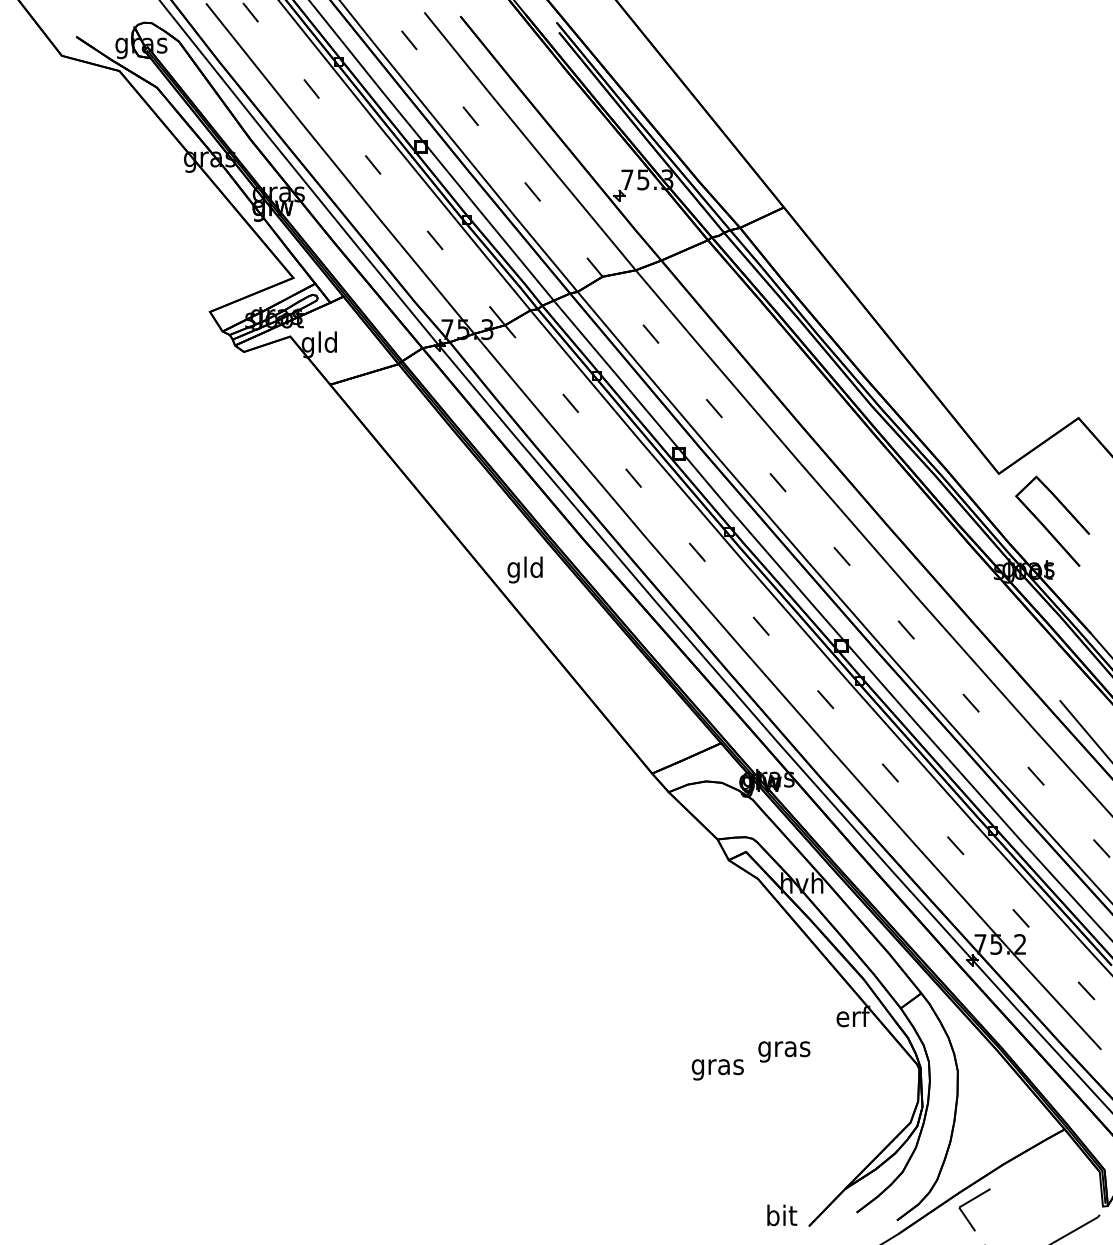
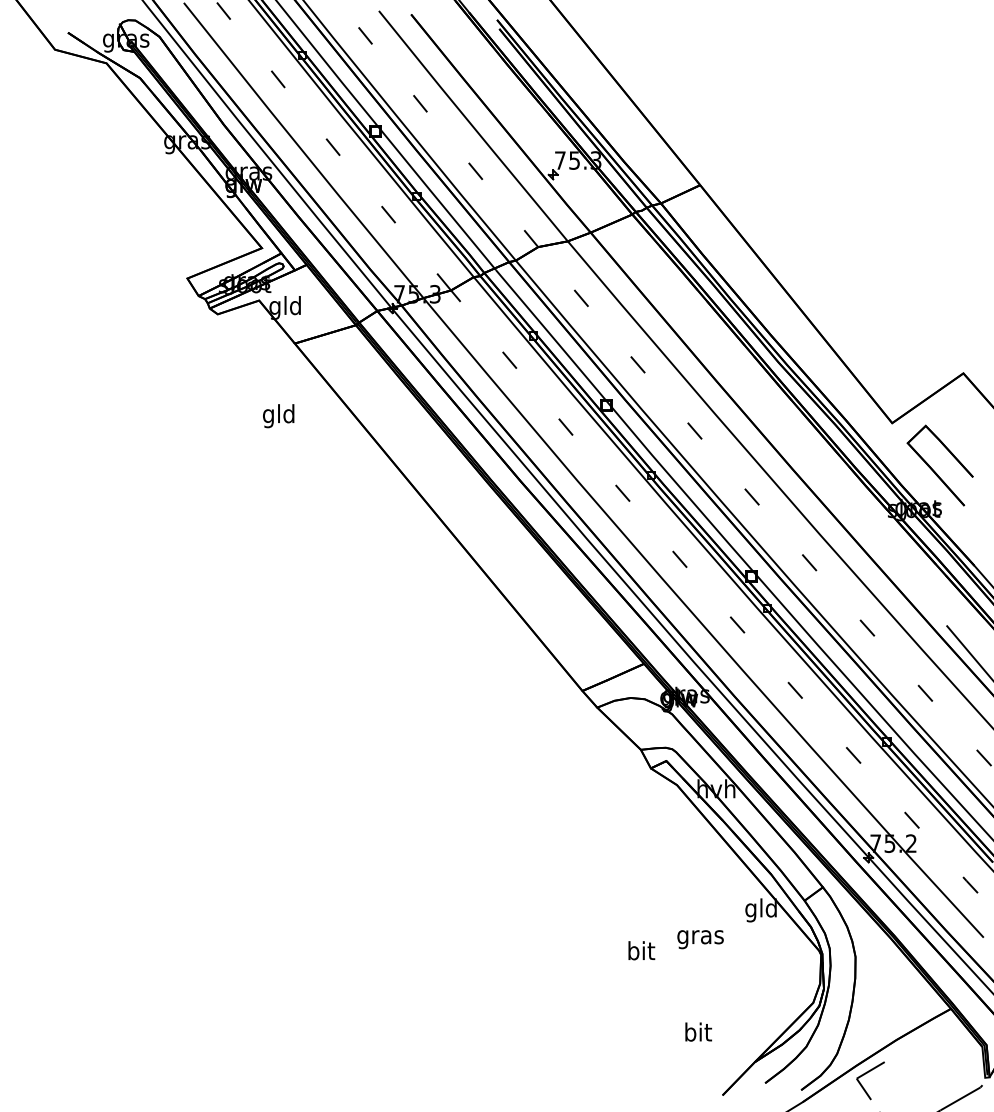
text: (524, 569) -> (278, 415), moved
text: (852, 1018) -> (761, 909), erf -> gld
text: (717, 1066) -> (640, 952), gras -> bit
text: (782, 1215) -> (698, 1032), moved

